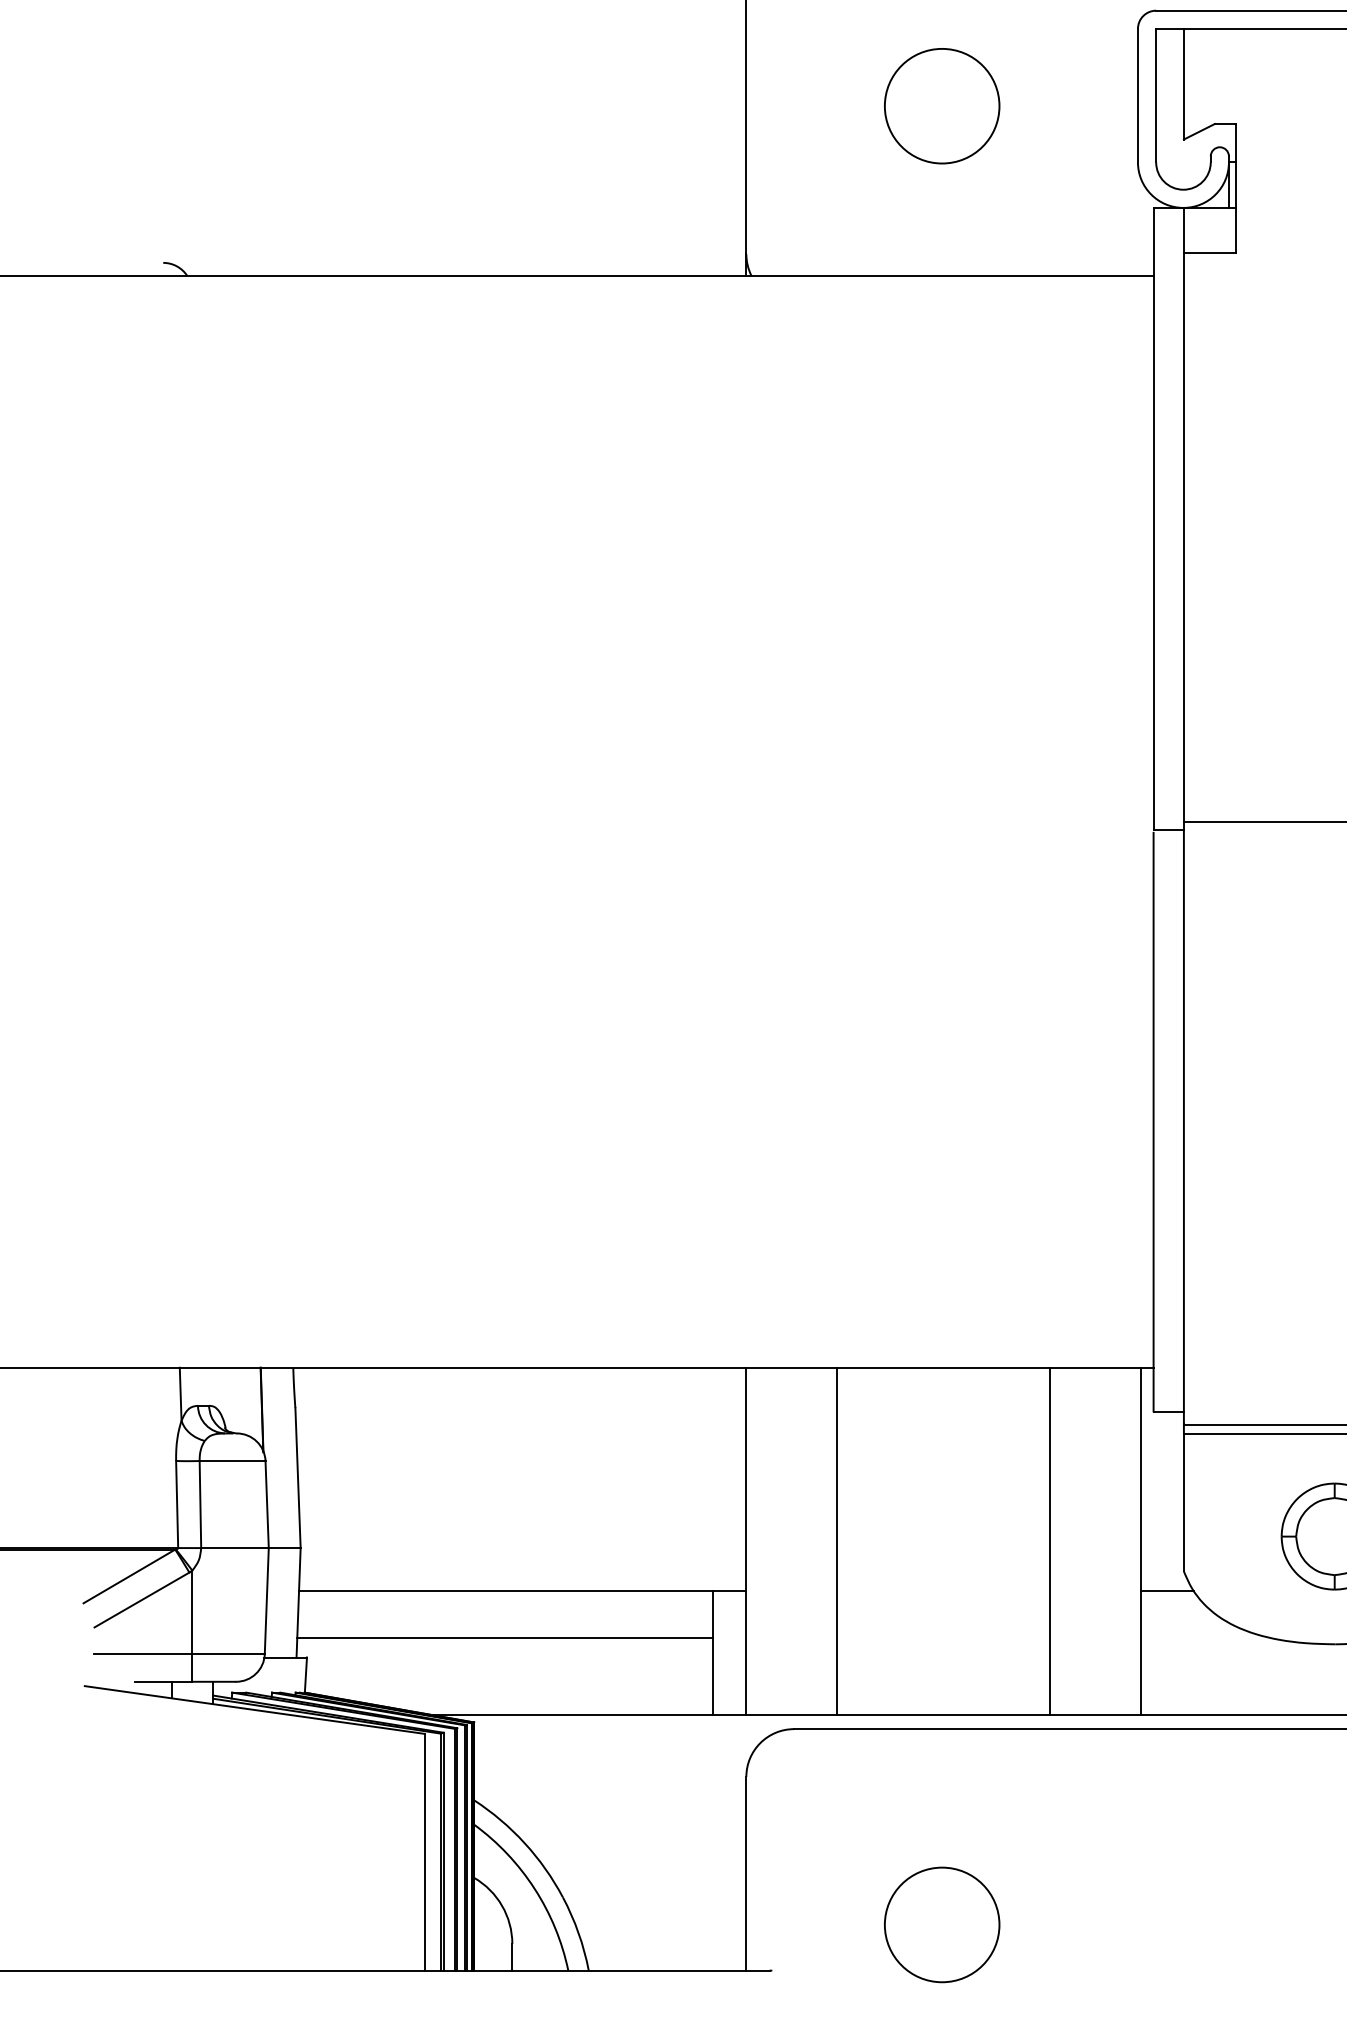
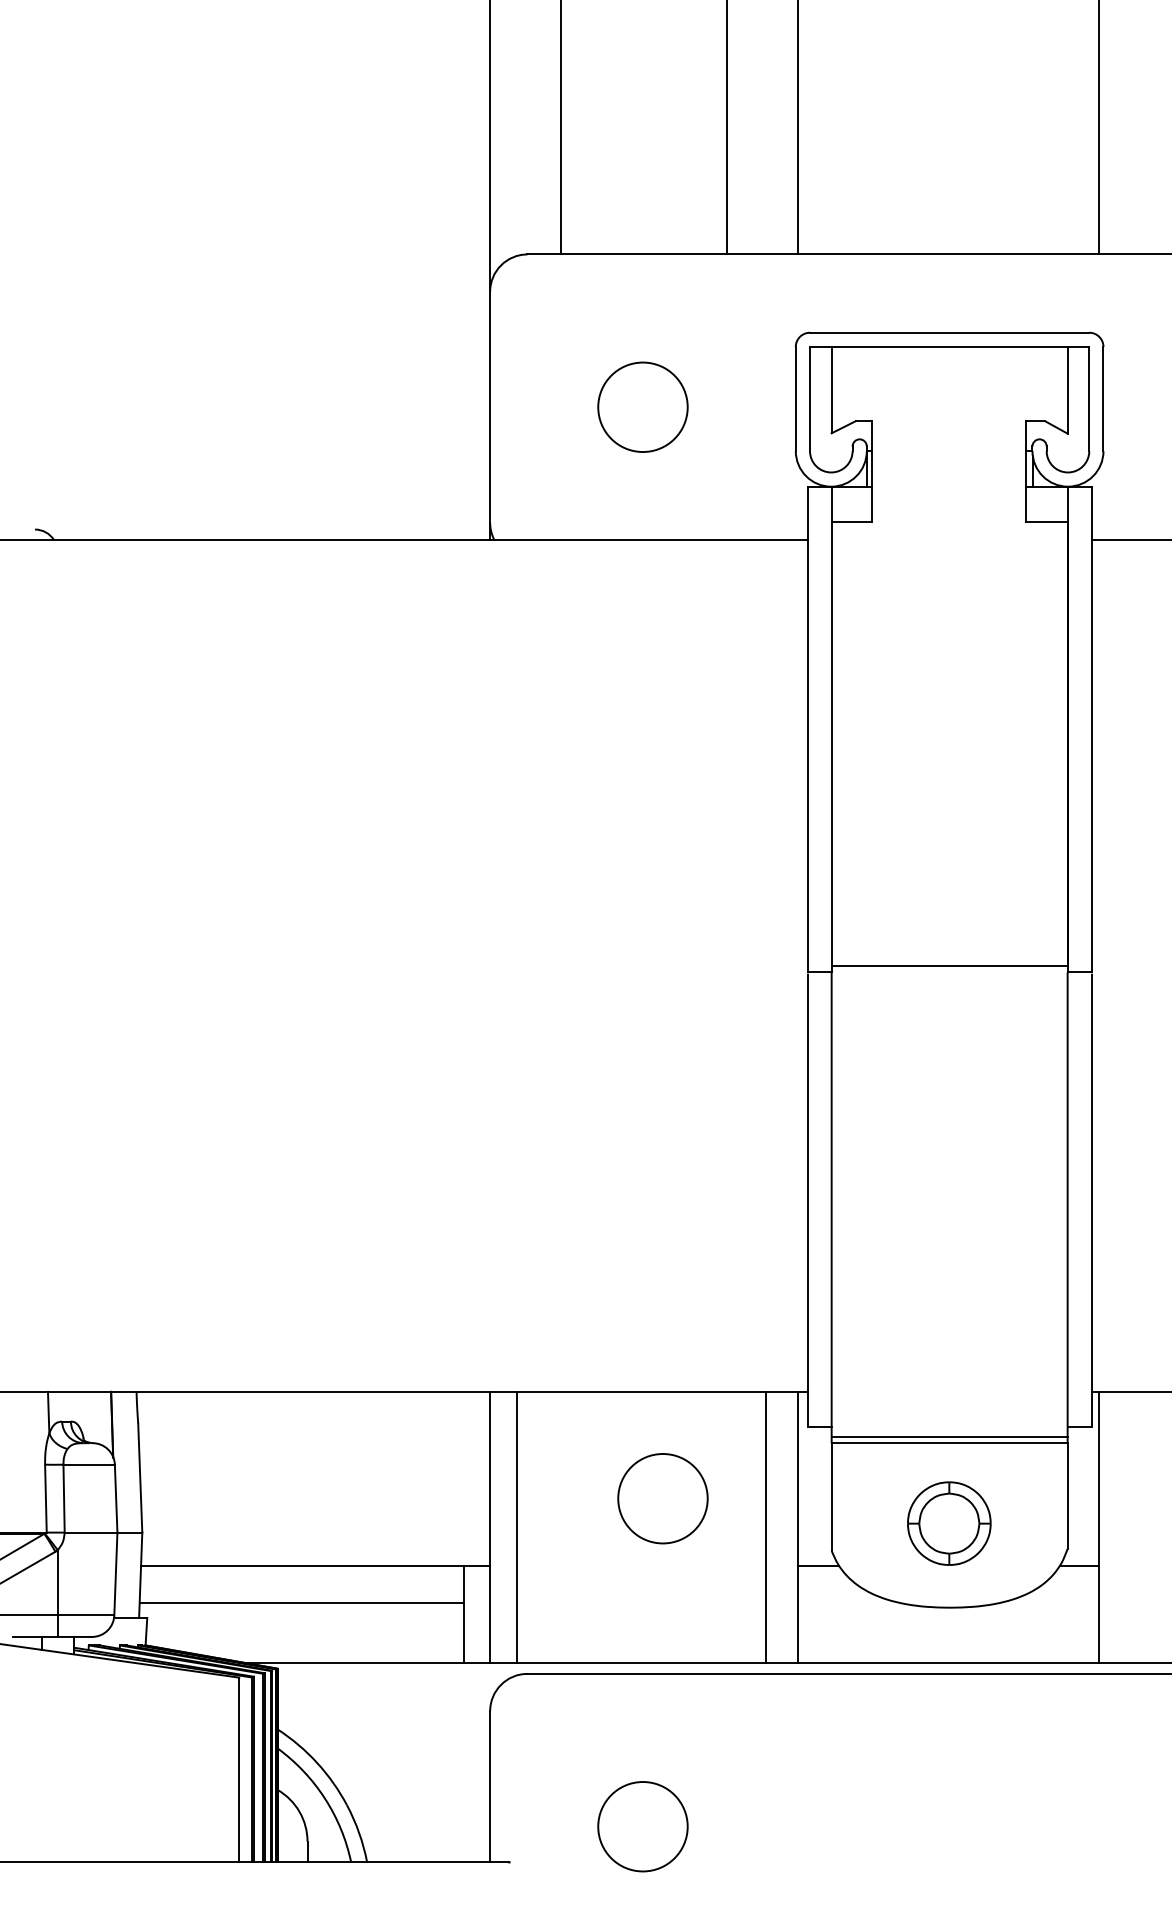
circle: (967, 1504) -> (662, 1498), added
line: (837, 1540) -> (517, 1526), moved
line: (1049, 1540) -> (765, 1526), moved

